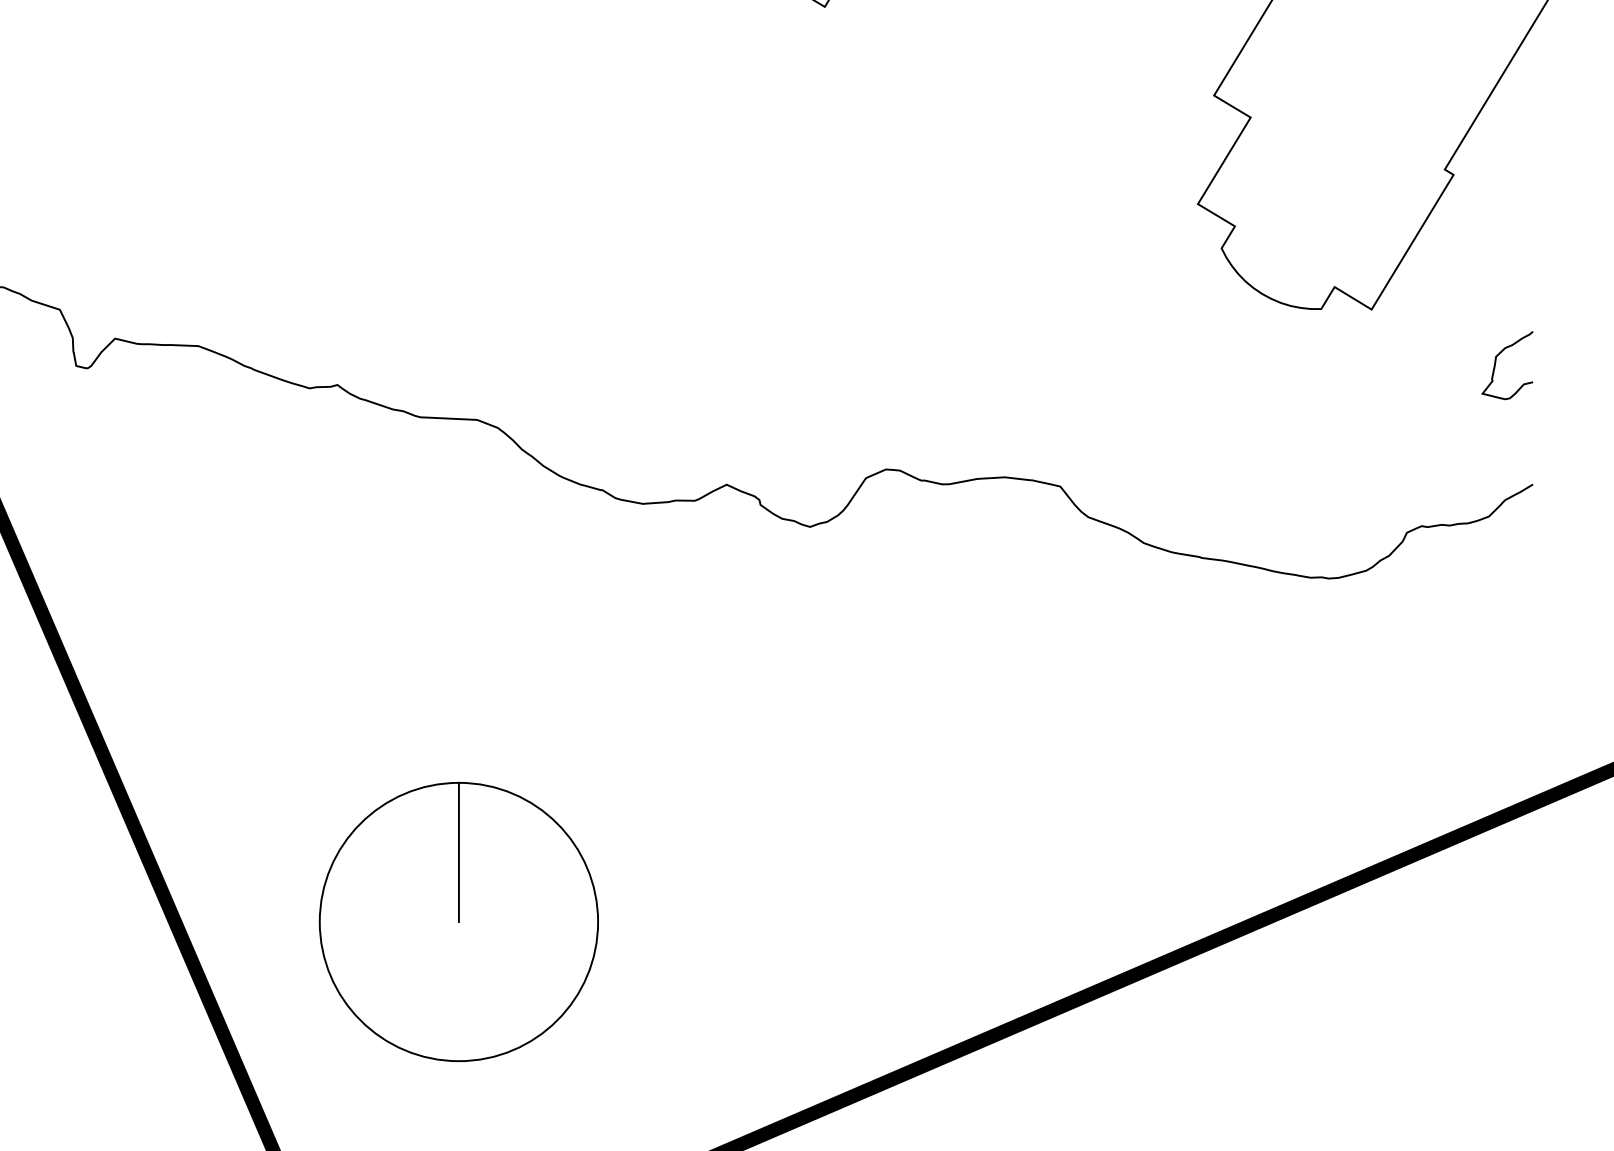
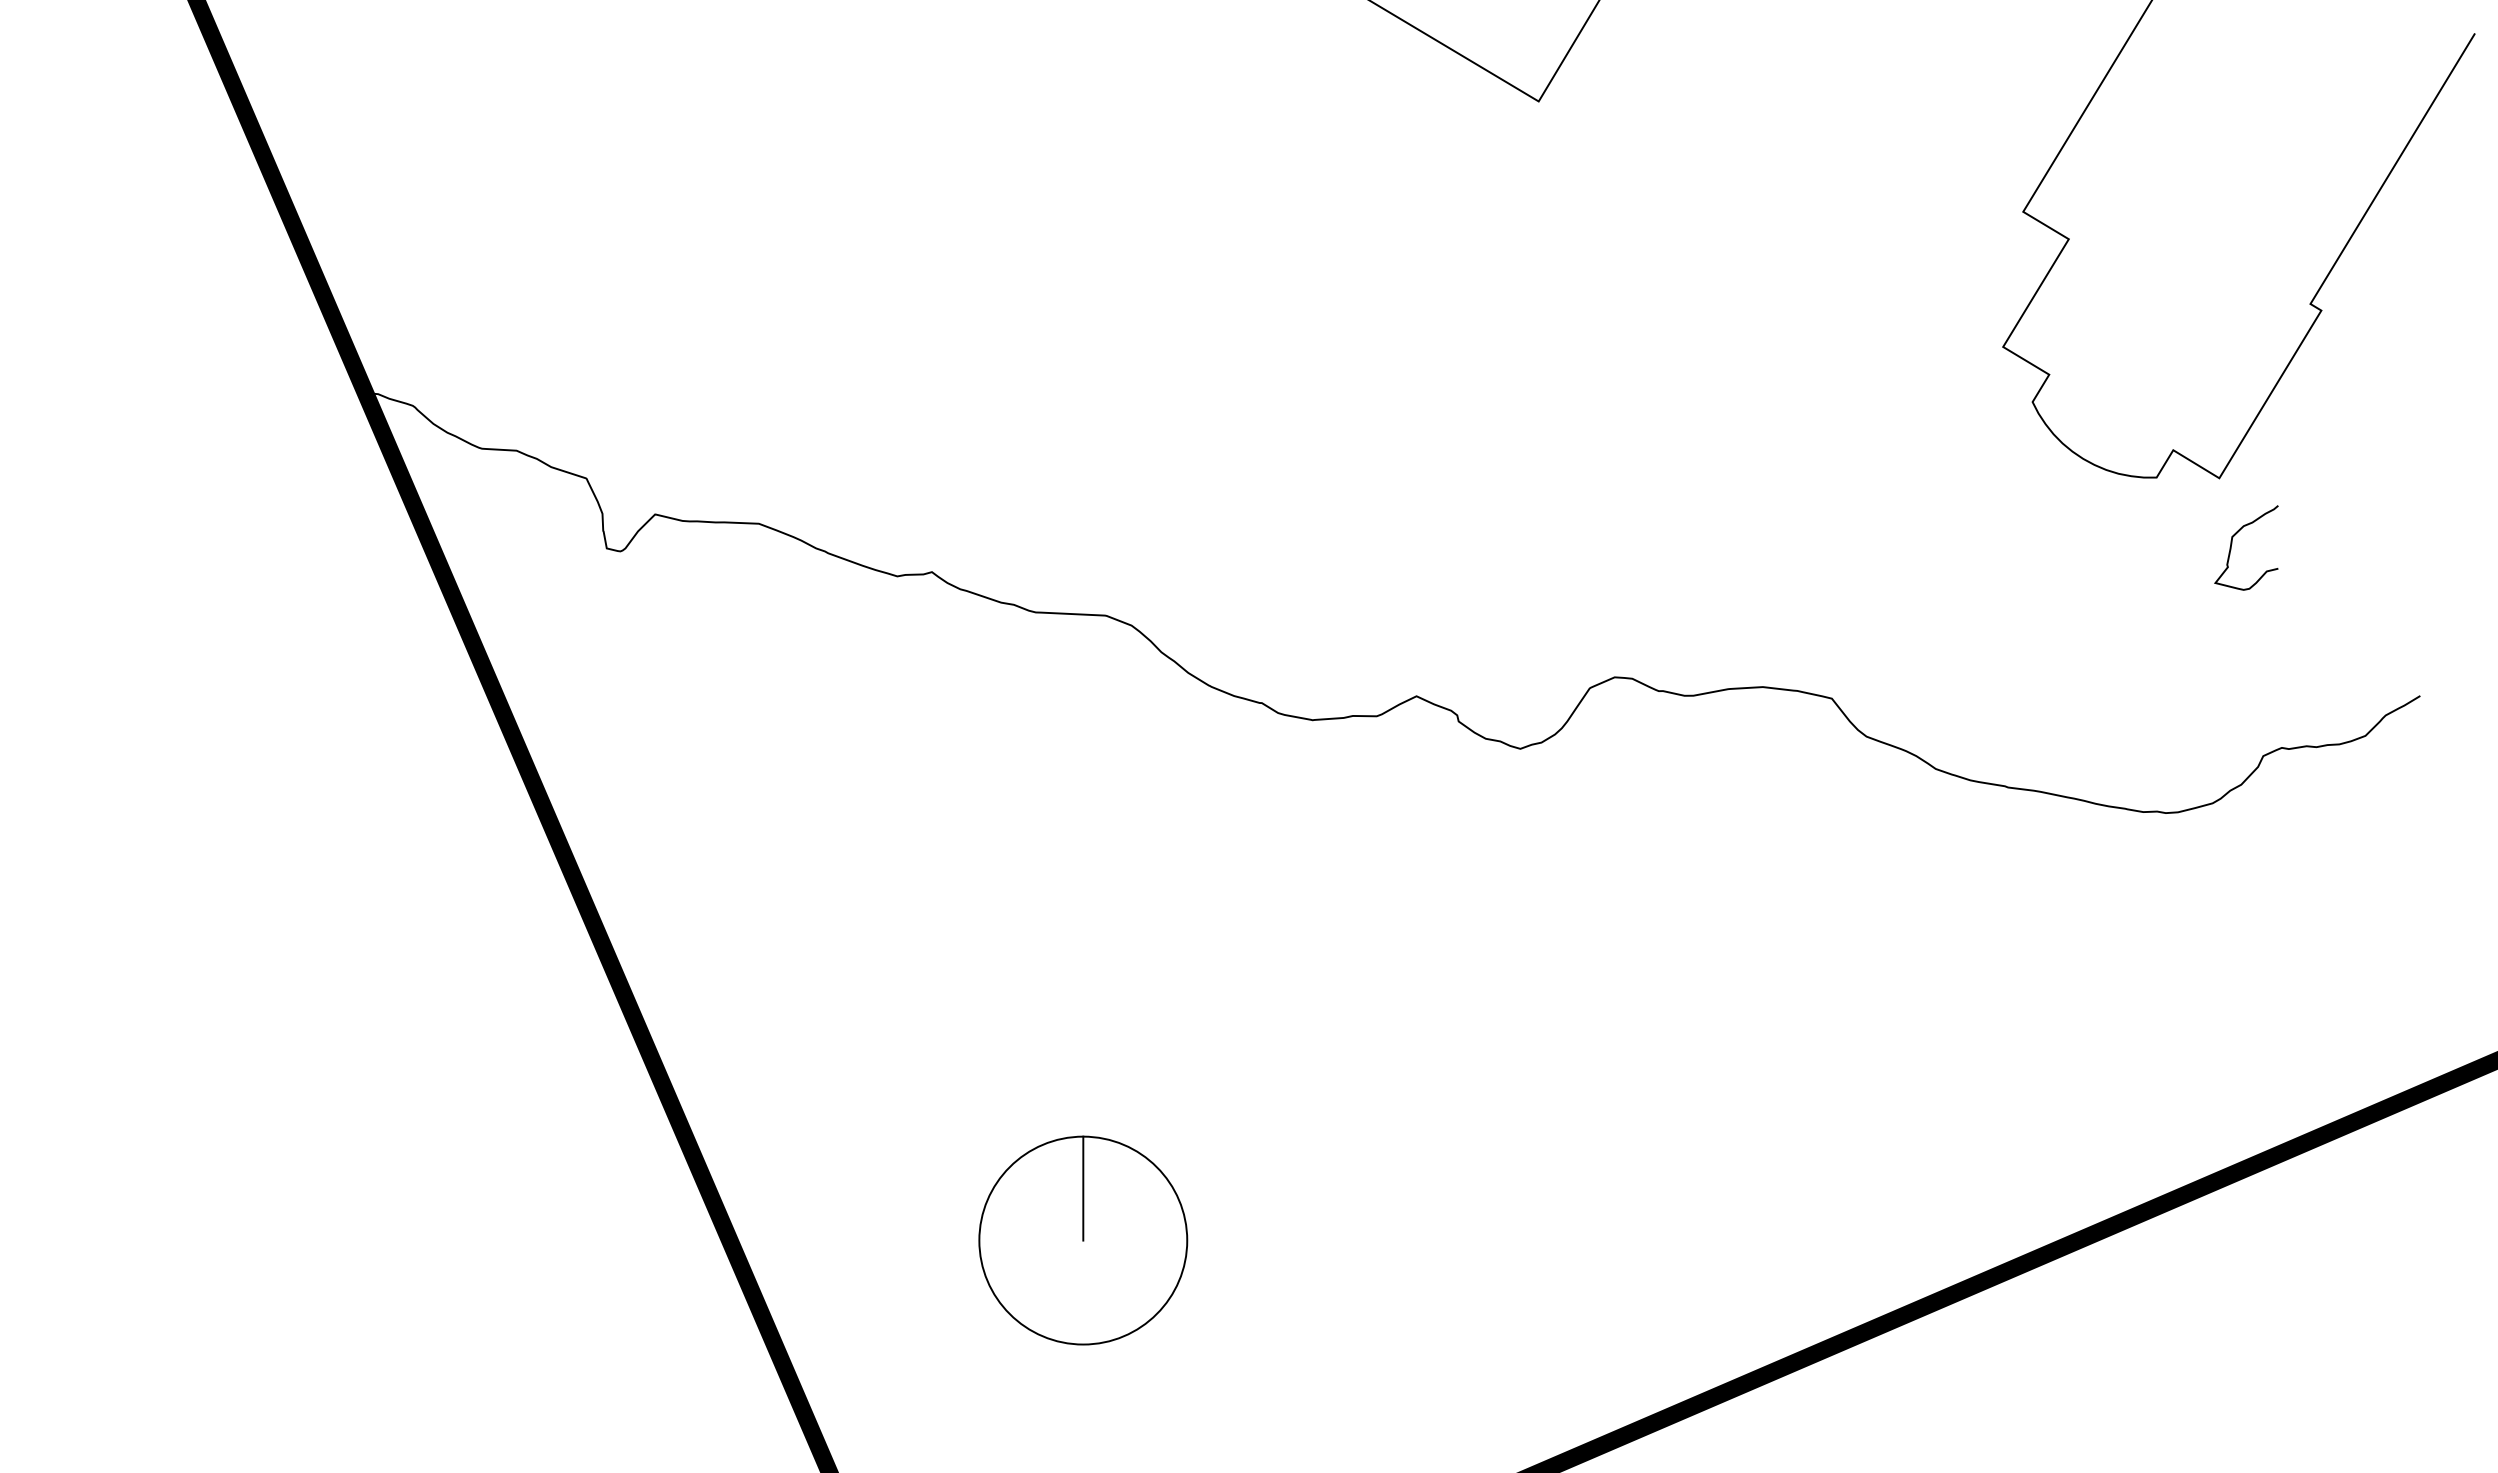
curve: (1496, 362) -> (2232, 544), moved
part: (459, 921) -> (1083, 1240), size x0.6

